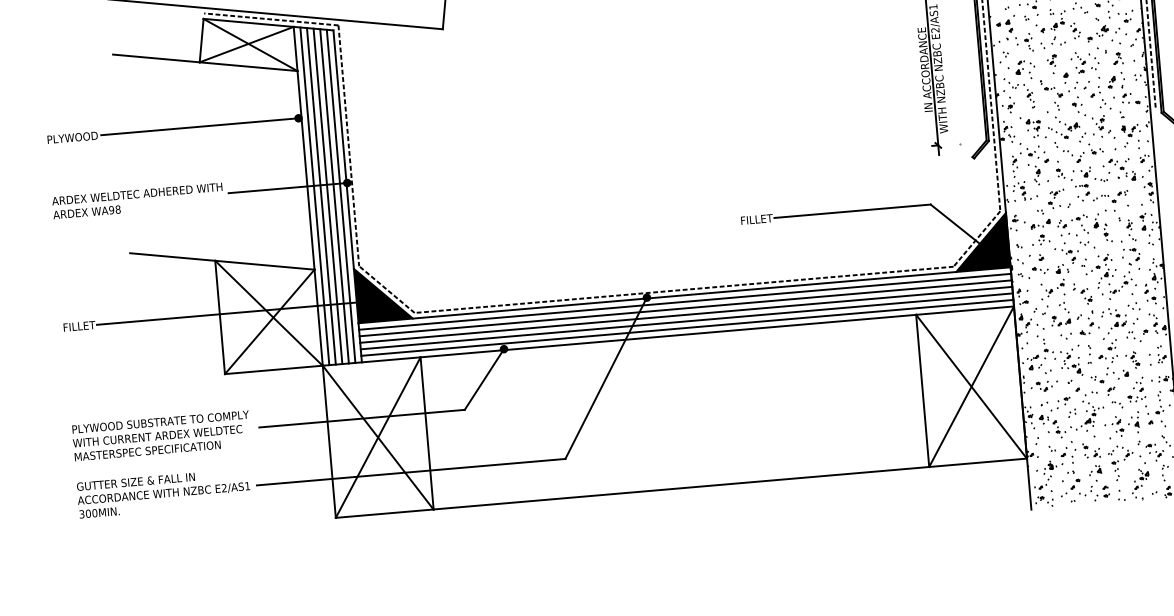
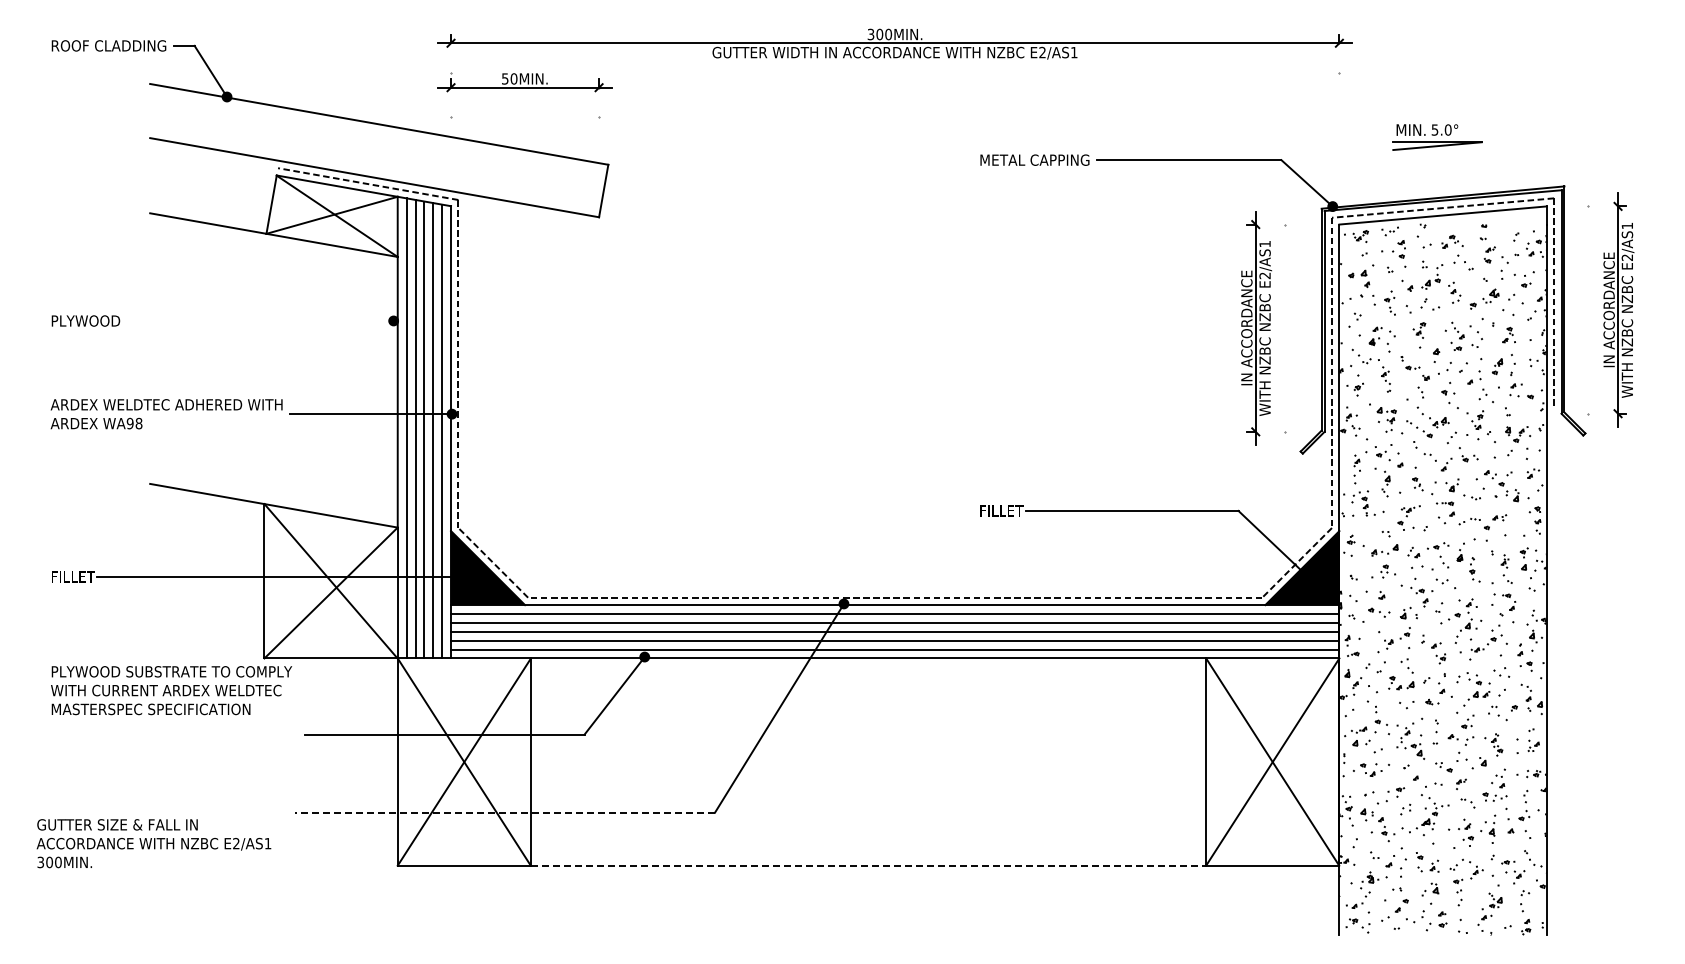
line: (199, 126) -> (258, 320), removed
text: (161, 435) -> (171, 690), moved
line: (410, 472) -> (504, 812), solid -> dashed
line: (681, 488) -> (868, 865), solid -> dashed
text: (163, 493) -> (153, 843), moved

